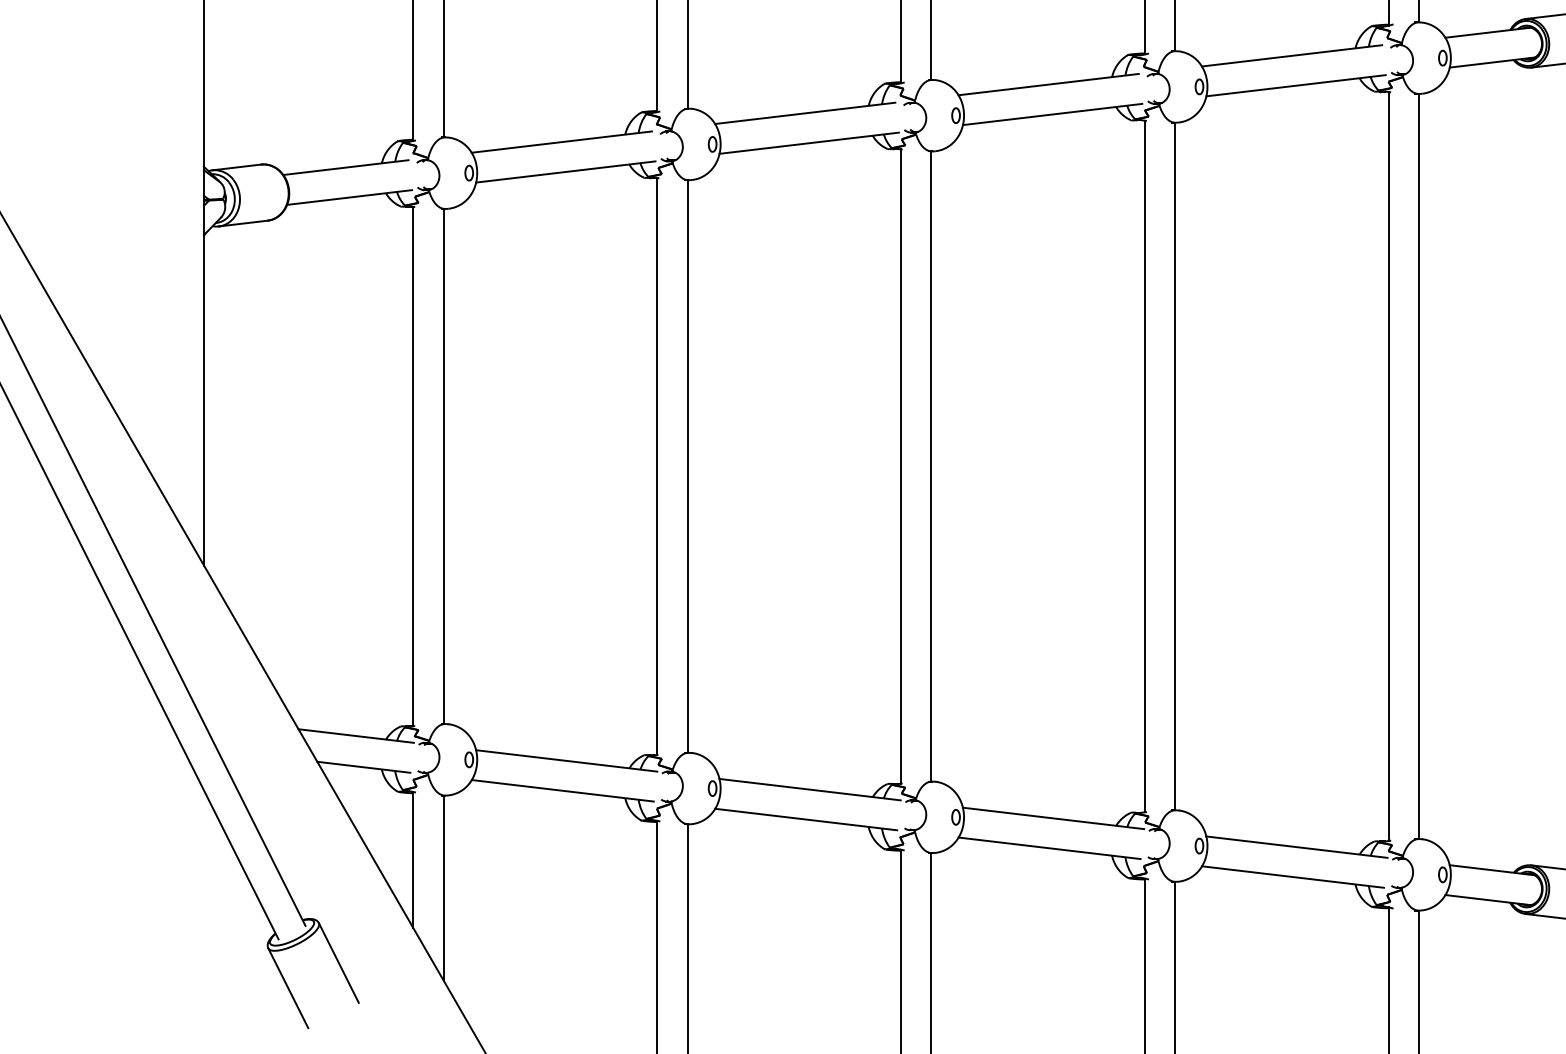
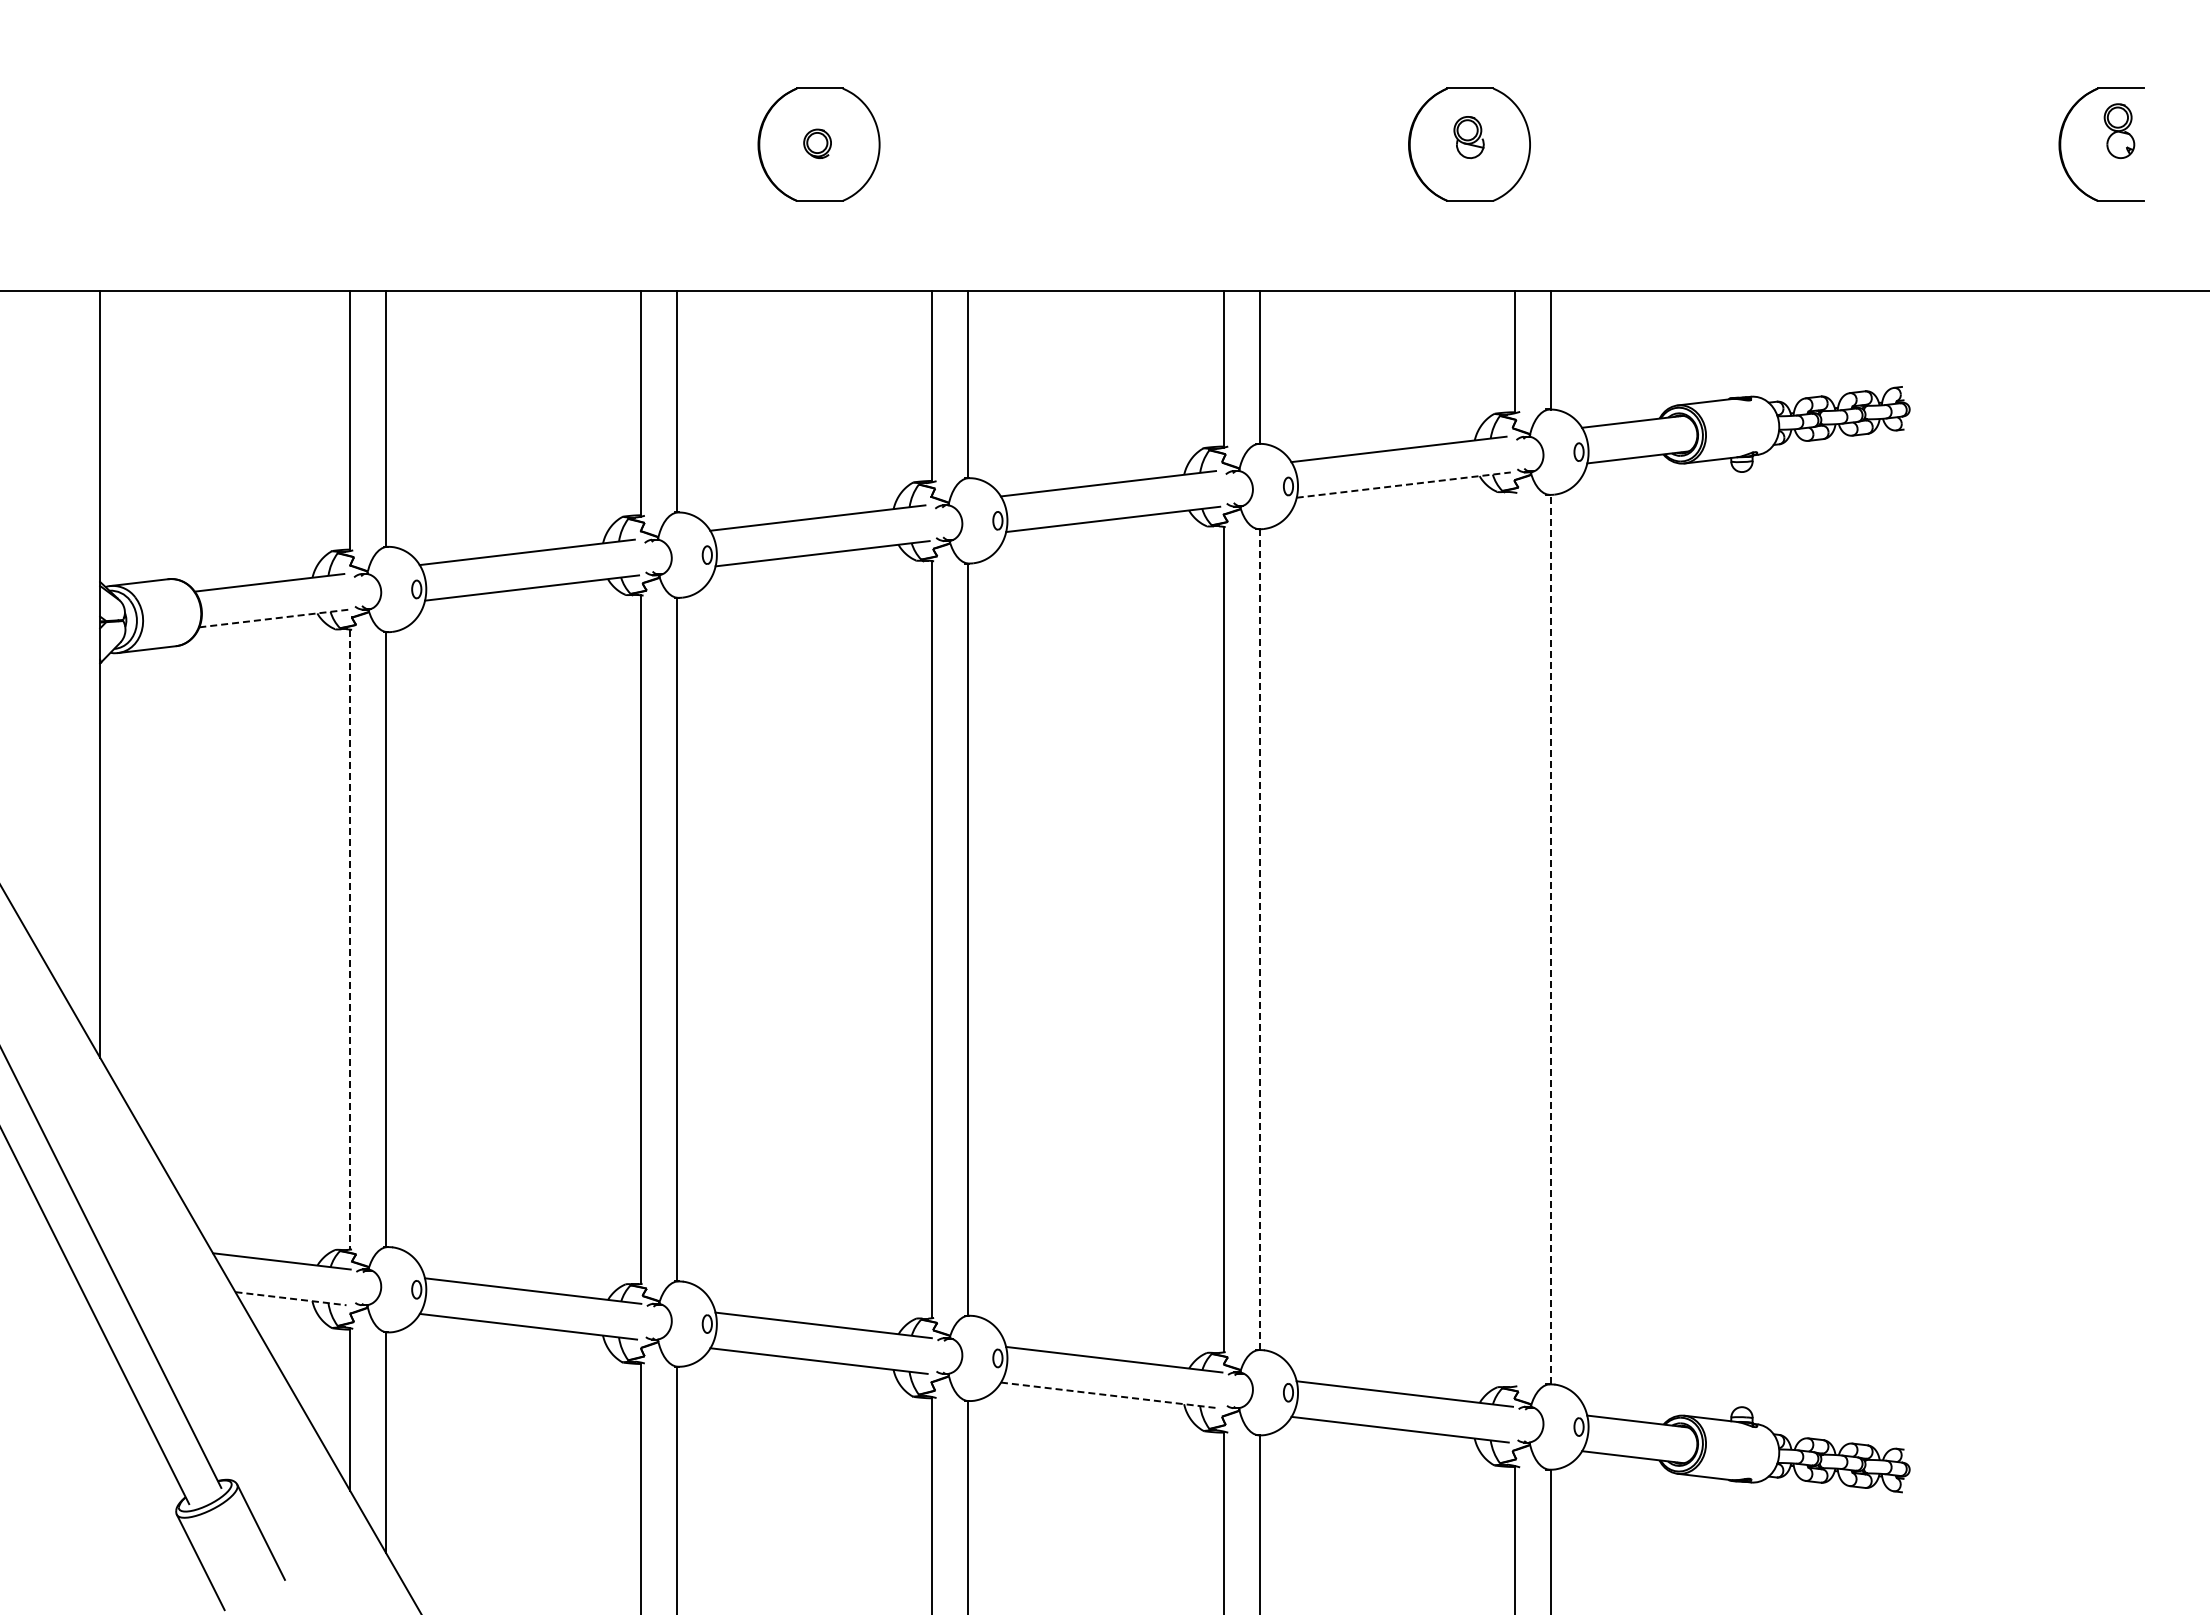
line: (1295, 86) -> (1403, 485), solid -> dashed
line: (350, 197) -> (274, 618), solid -> dashed
line: (1175, 466) -> (1259, 939), solid -> dashed
line: (1388, 466) -> (1514, 939), removed
line: (1418, 466) -> (1550, 939), solid -> dashed
line: (413, 467) -> (350, 940), solid -> dashed
line: (363, 767) -> (290, 1298), solid -> dashed
line: (1050, 848) -> (1110, 1395), solid -> dashed

